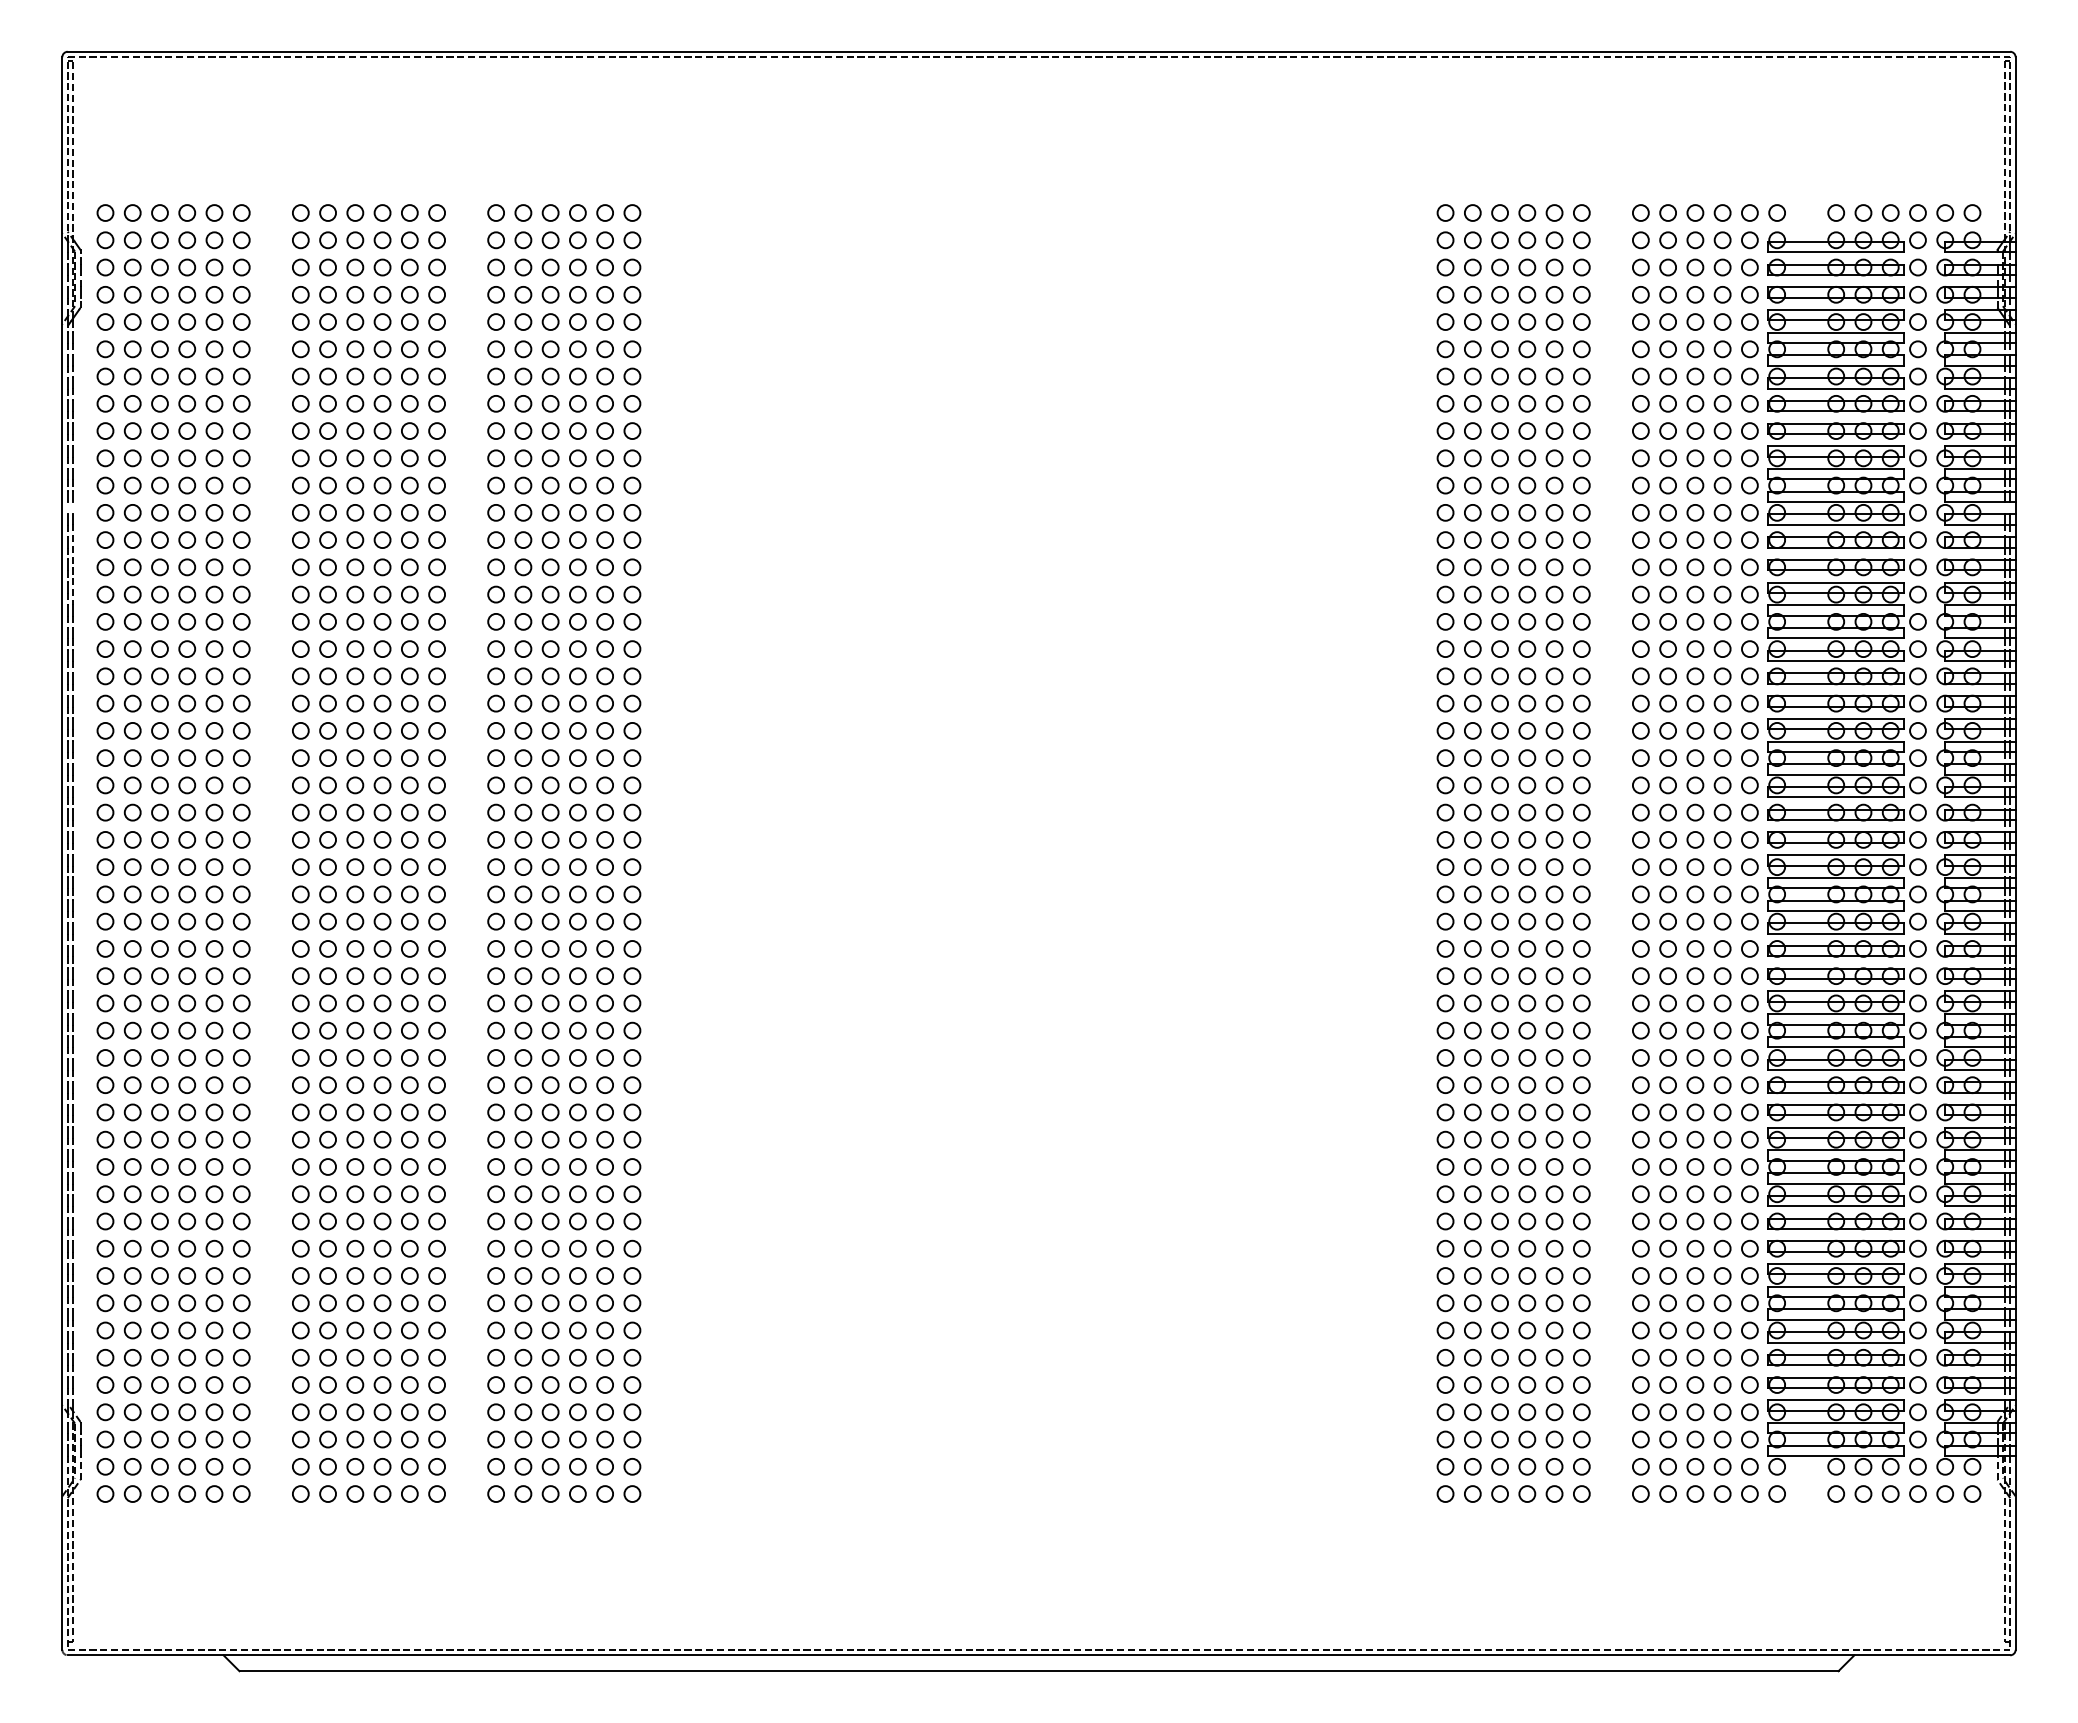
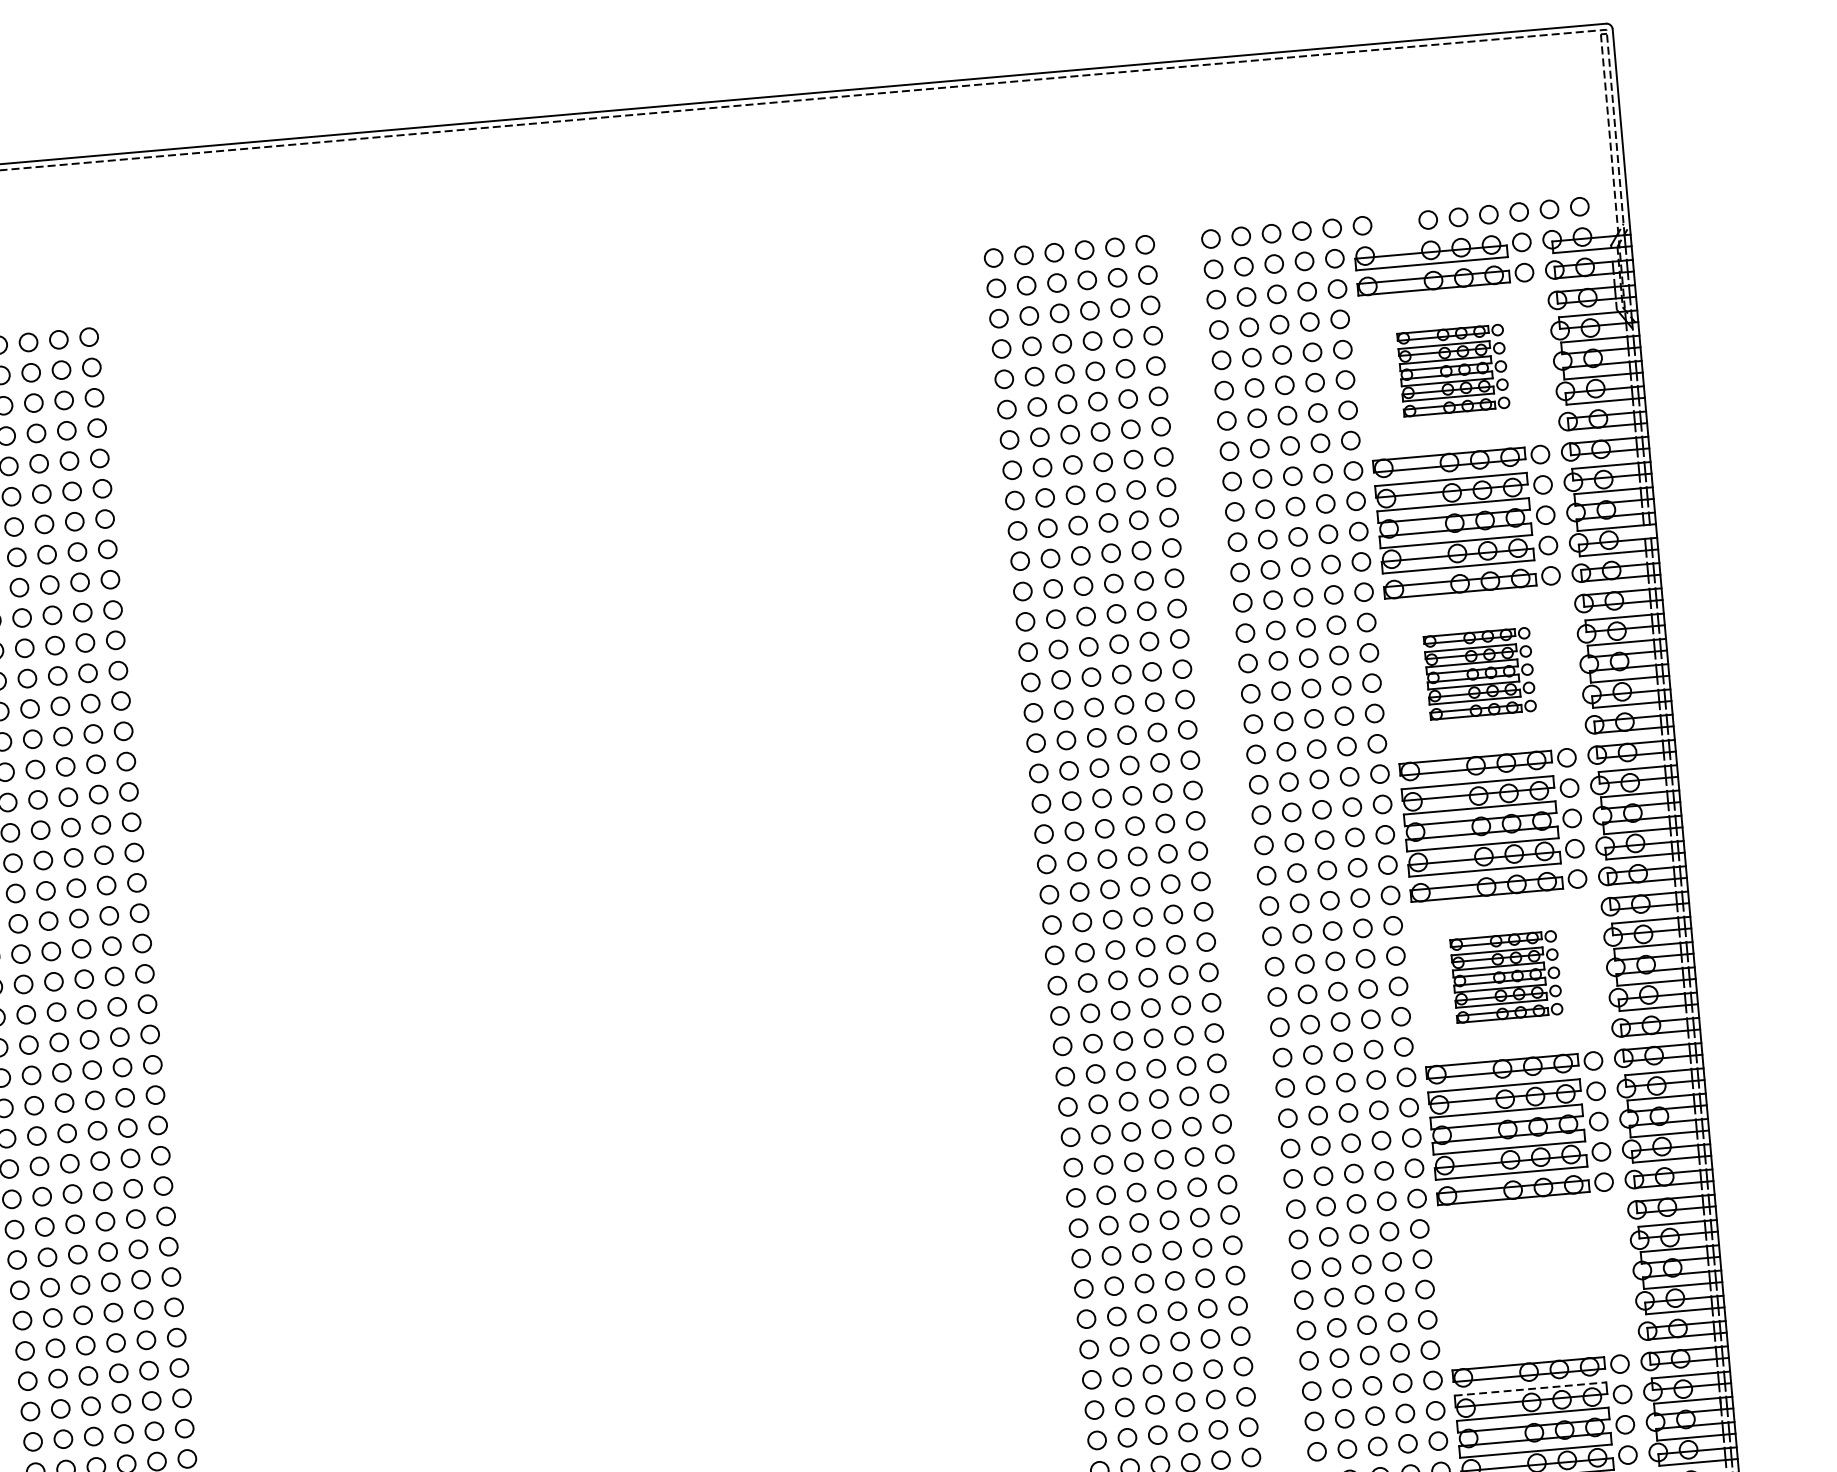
part: (1846, 349) -> (1452, 370), size x0.6
part: (1846, 621) -> (1479, 673), size x0.6
part: (1846, 894) -> (1505, 977), size x0.6
part: (1846, 1166) -> (1532, 1279), removed
line: (1836, 1263) -> (1530, 1388), solid -> dashed

